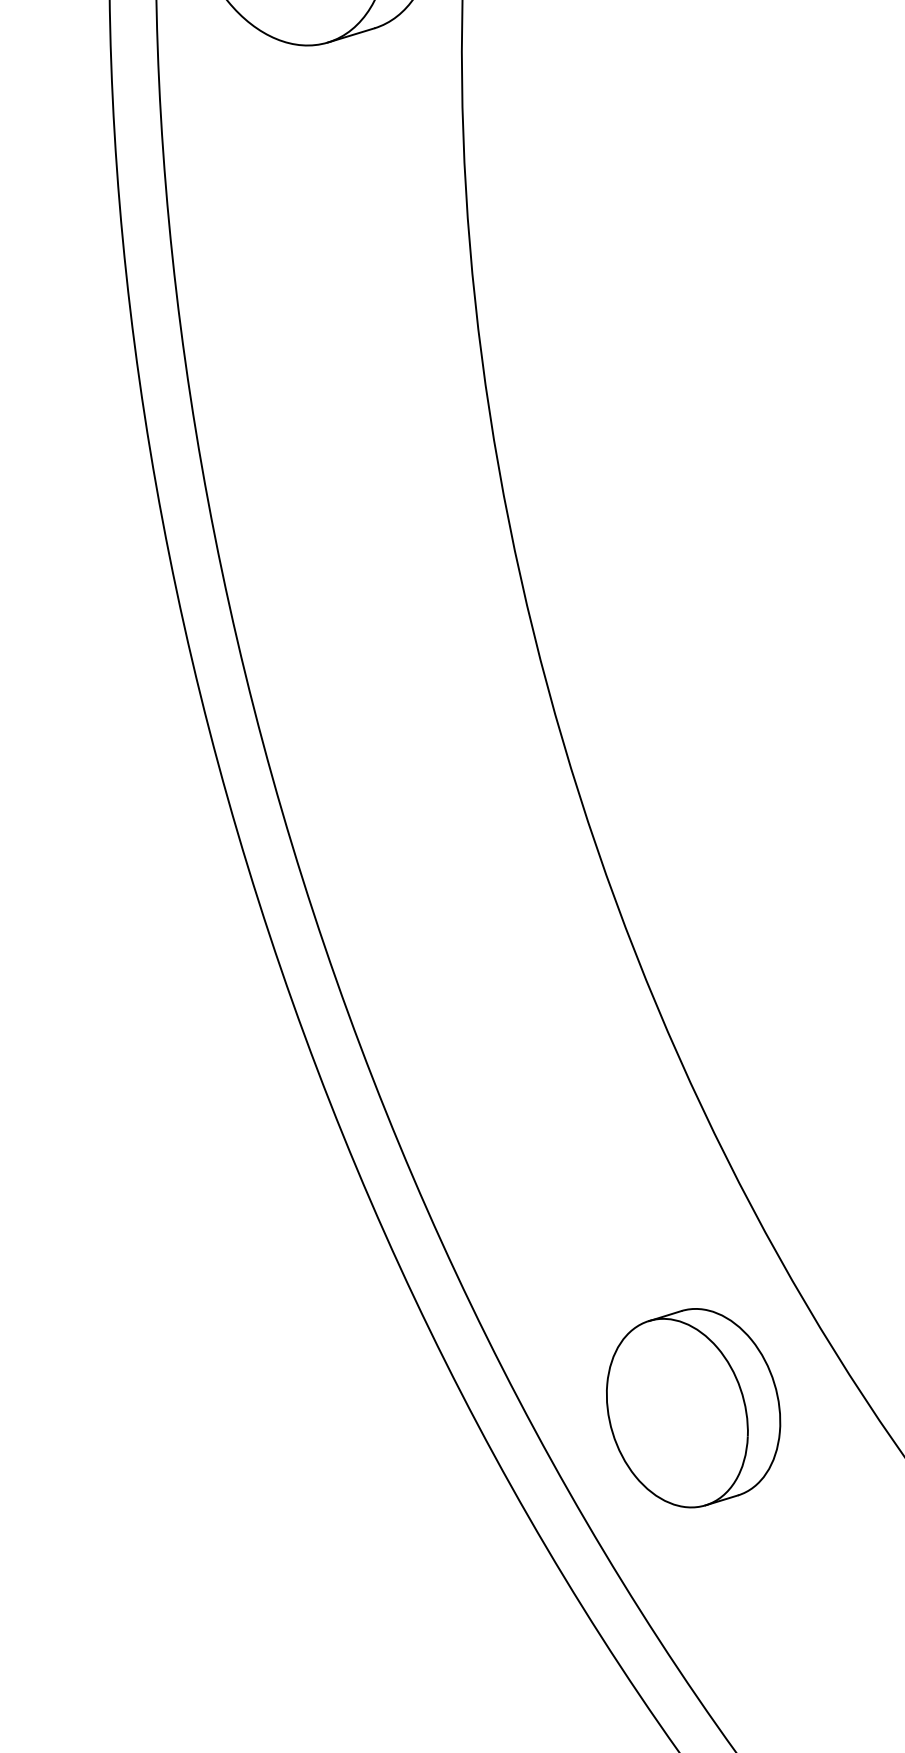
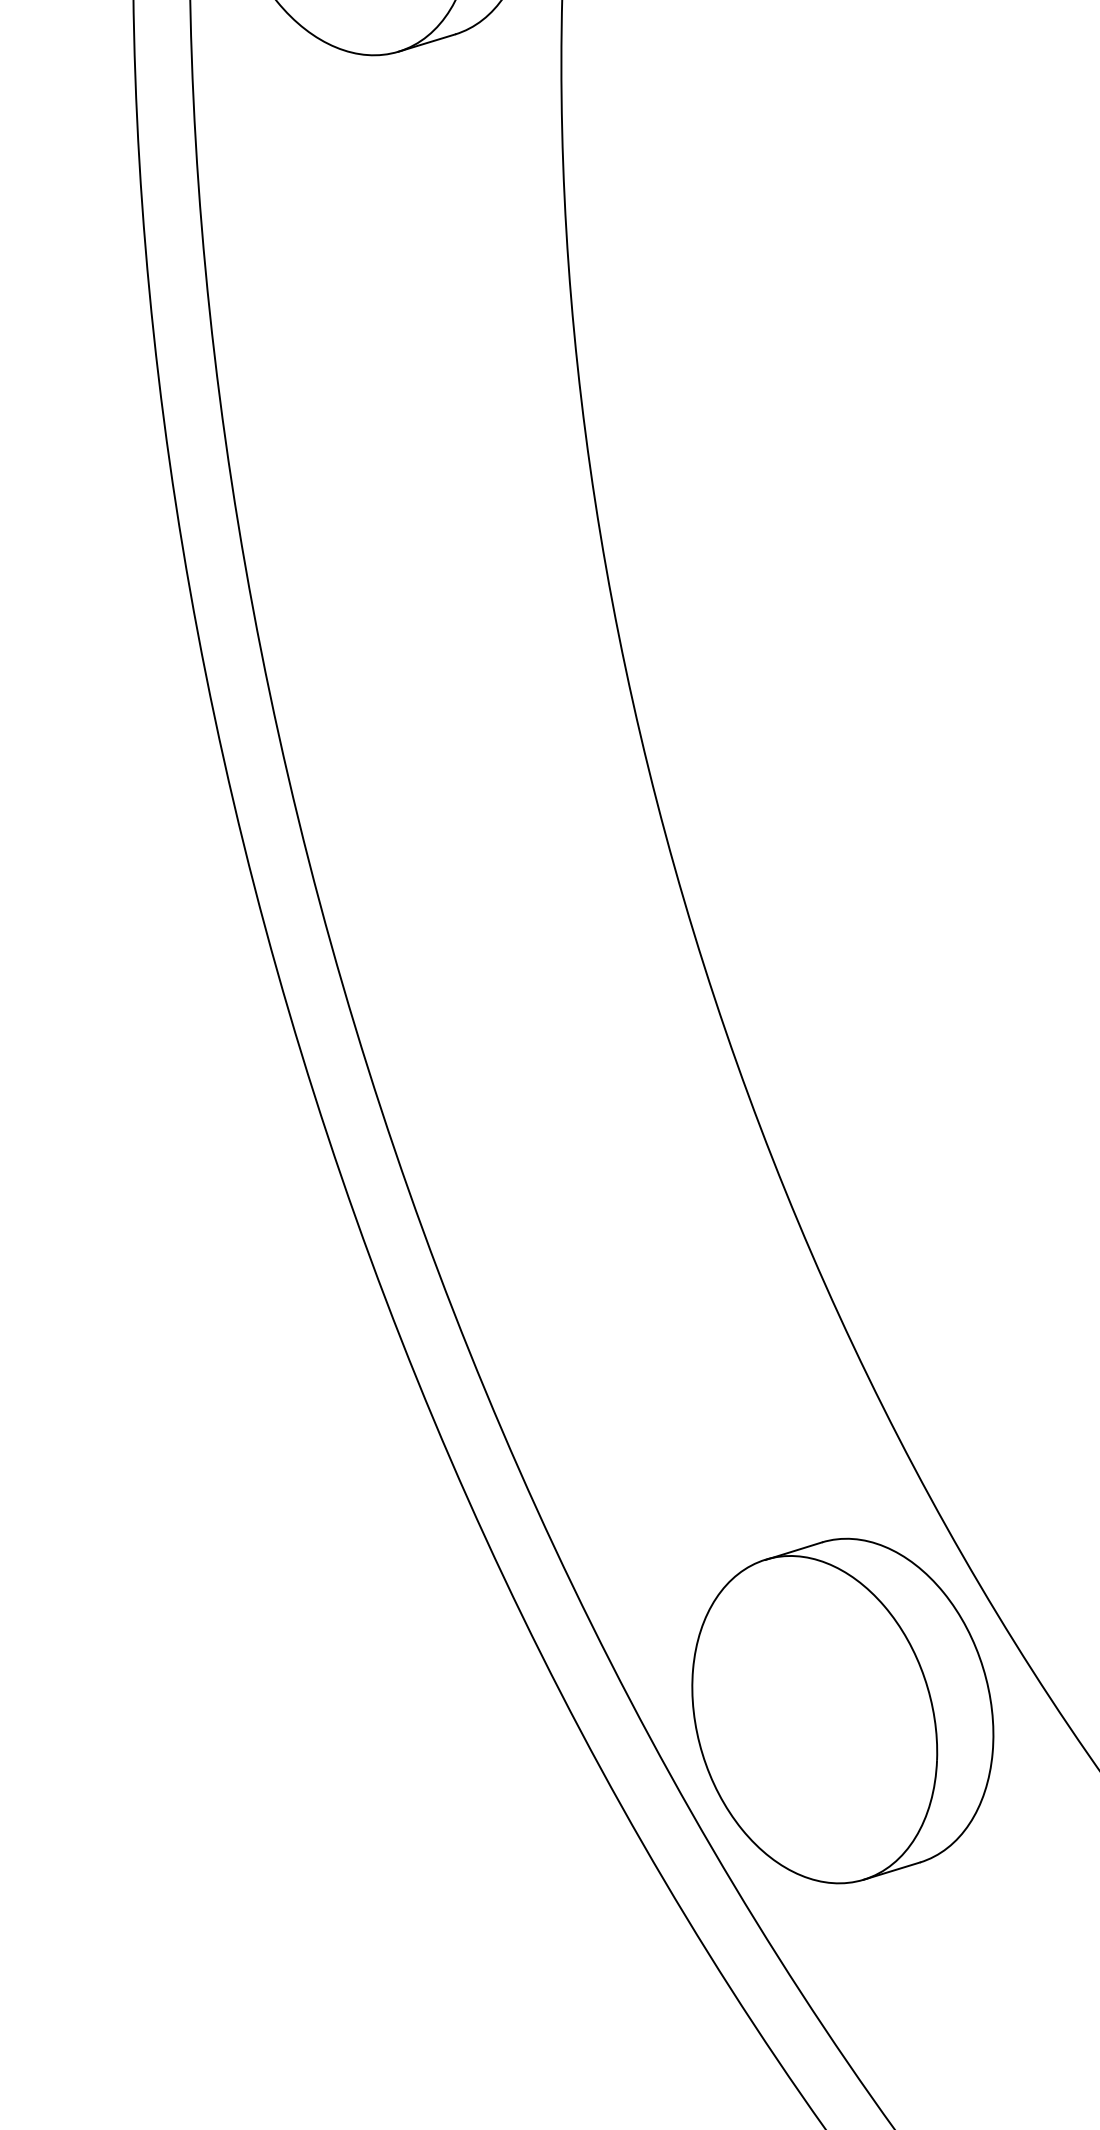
part: (693, 1407) -> (842, 1710), size x1.43

